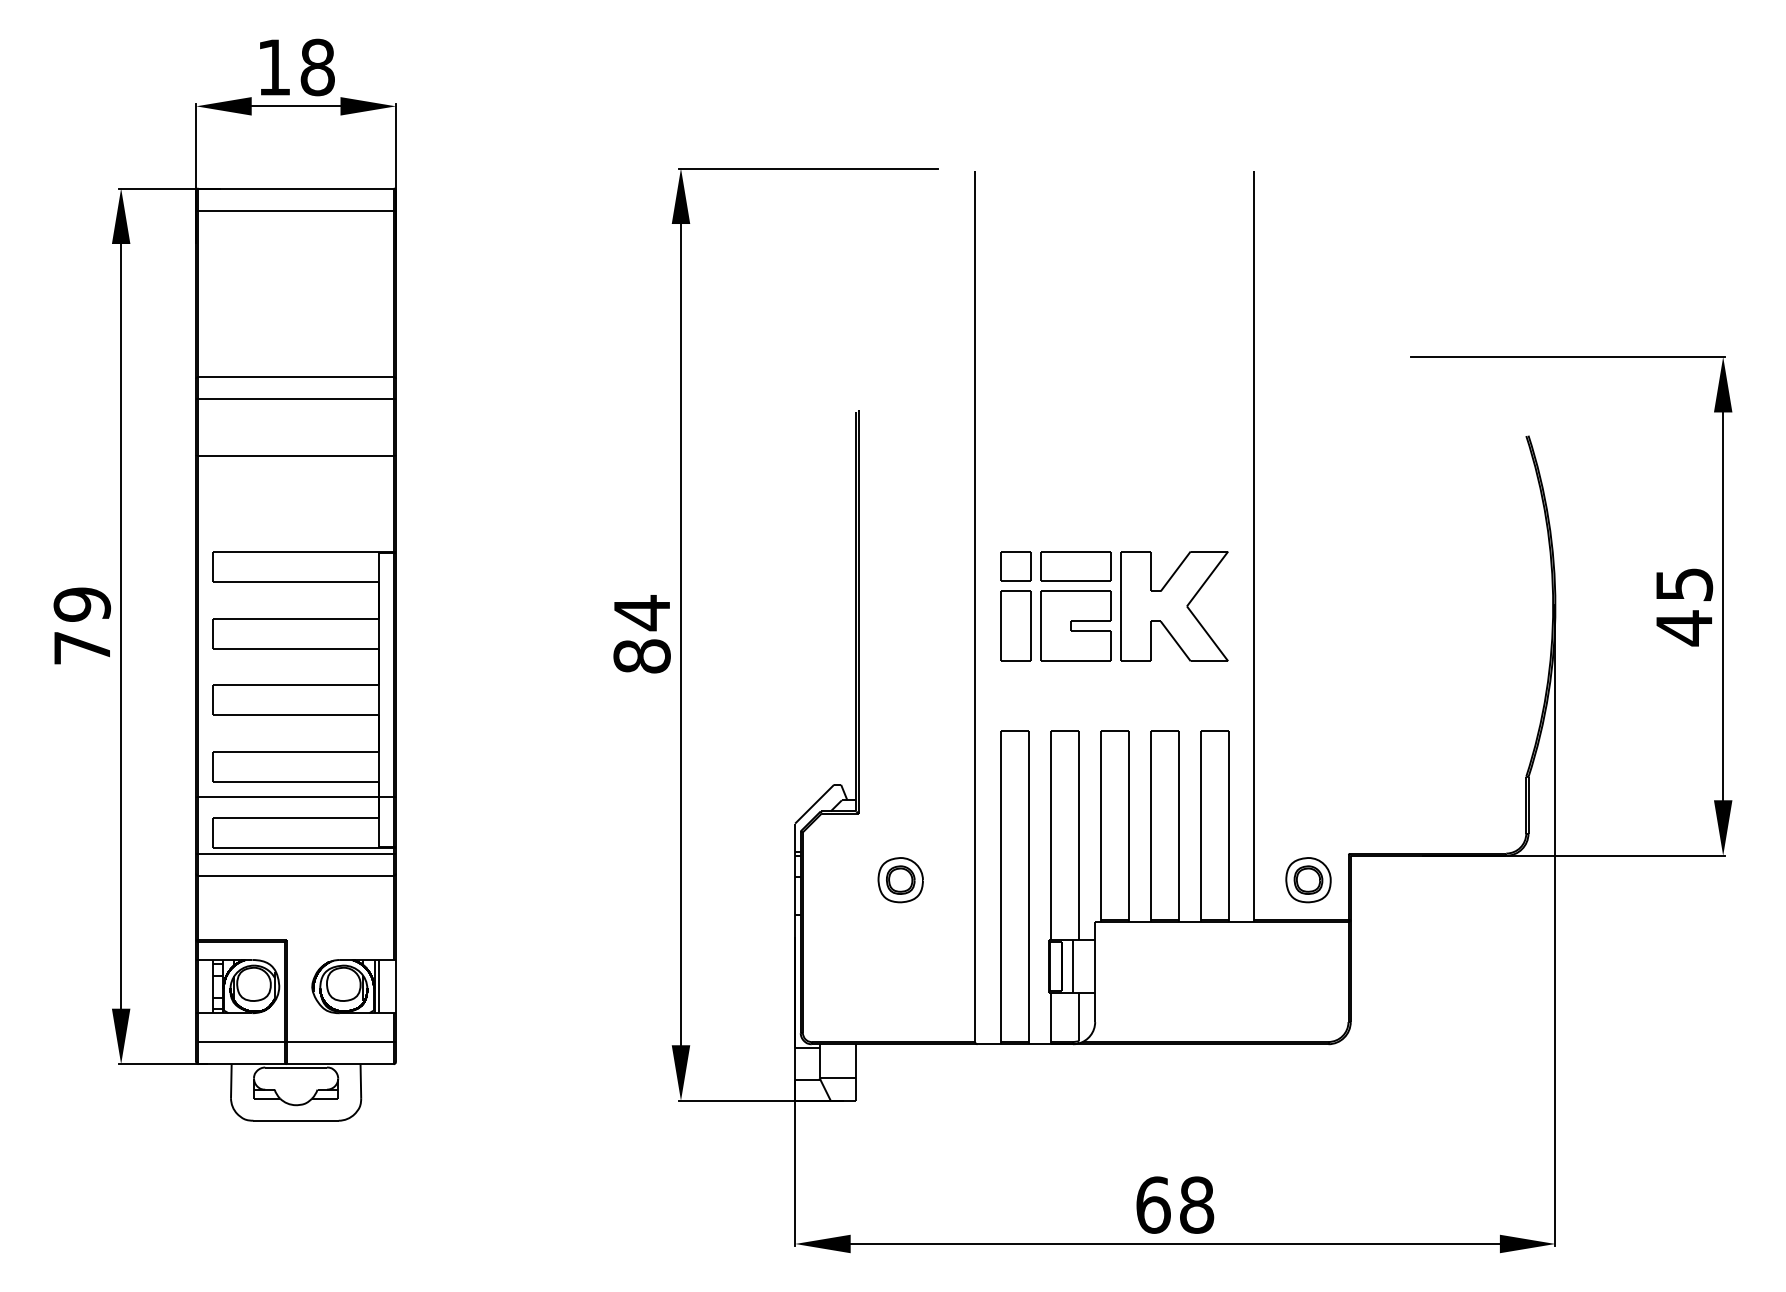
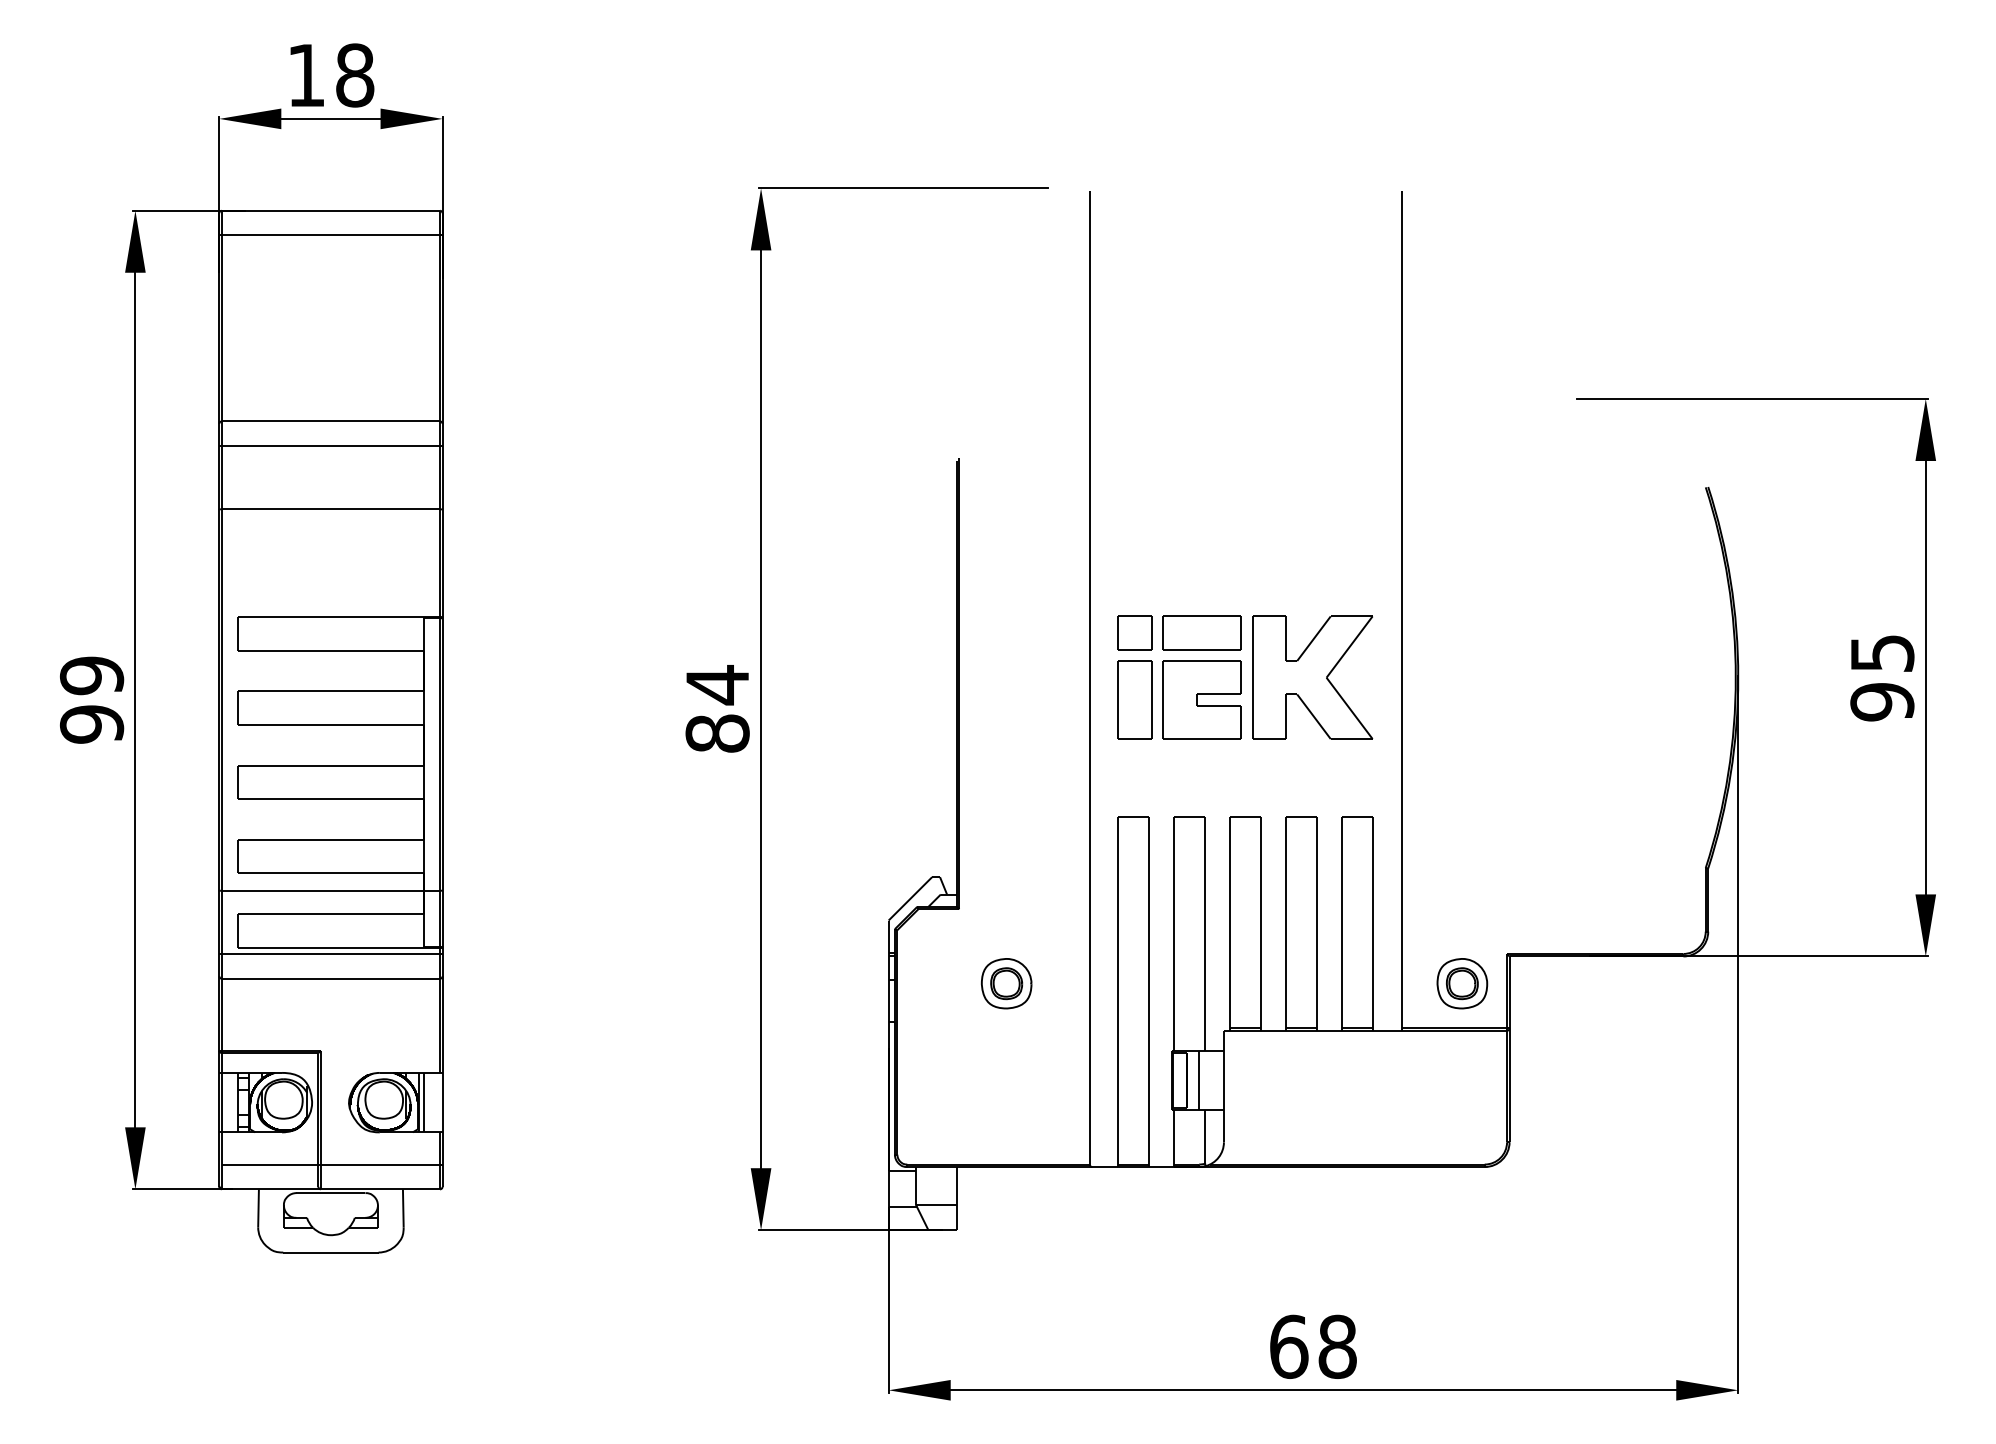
text: (1684, 628) -> (1882, 702), 45 -> 95
text: (81, 648) -> (91, 724), 79 -> 99

